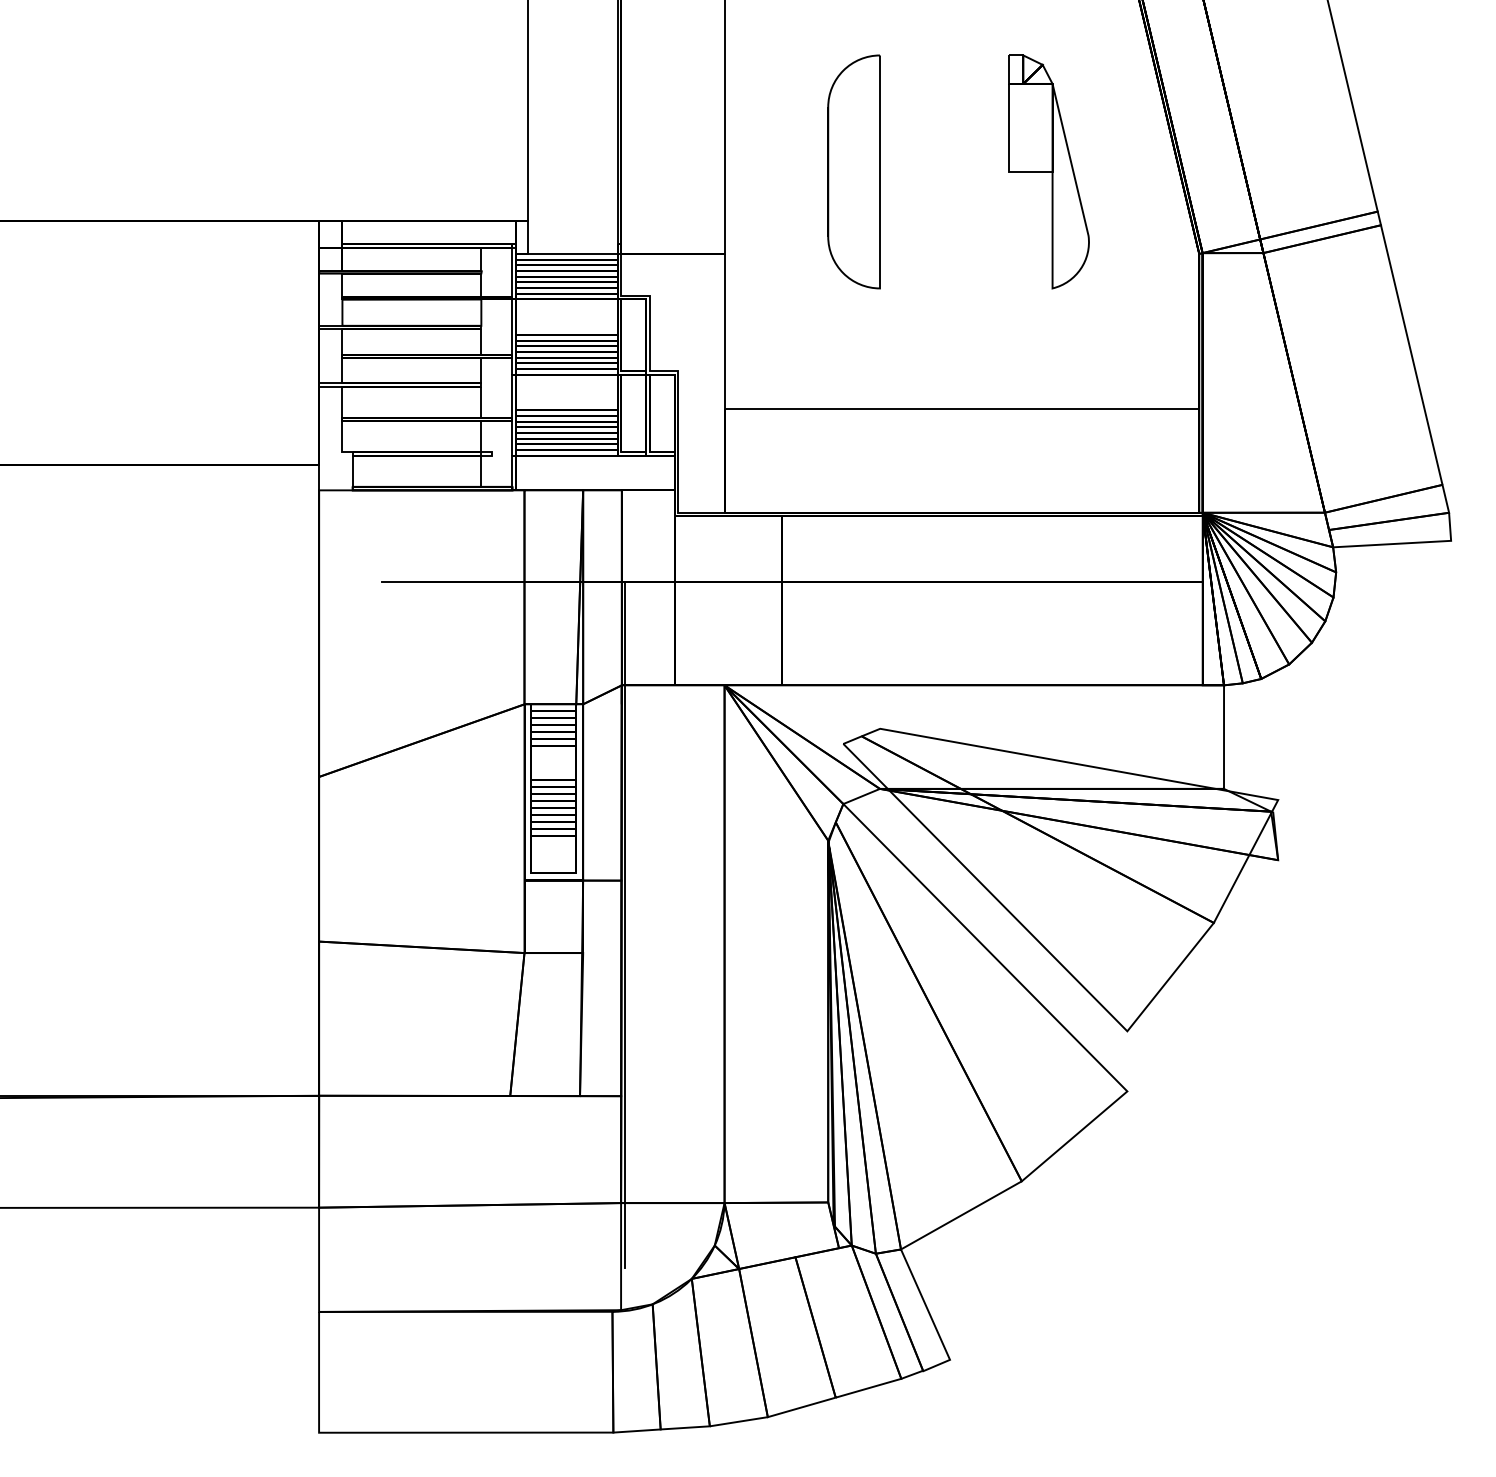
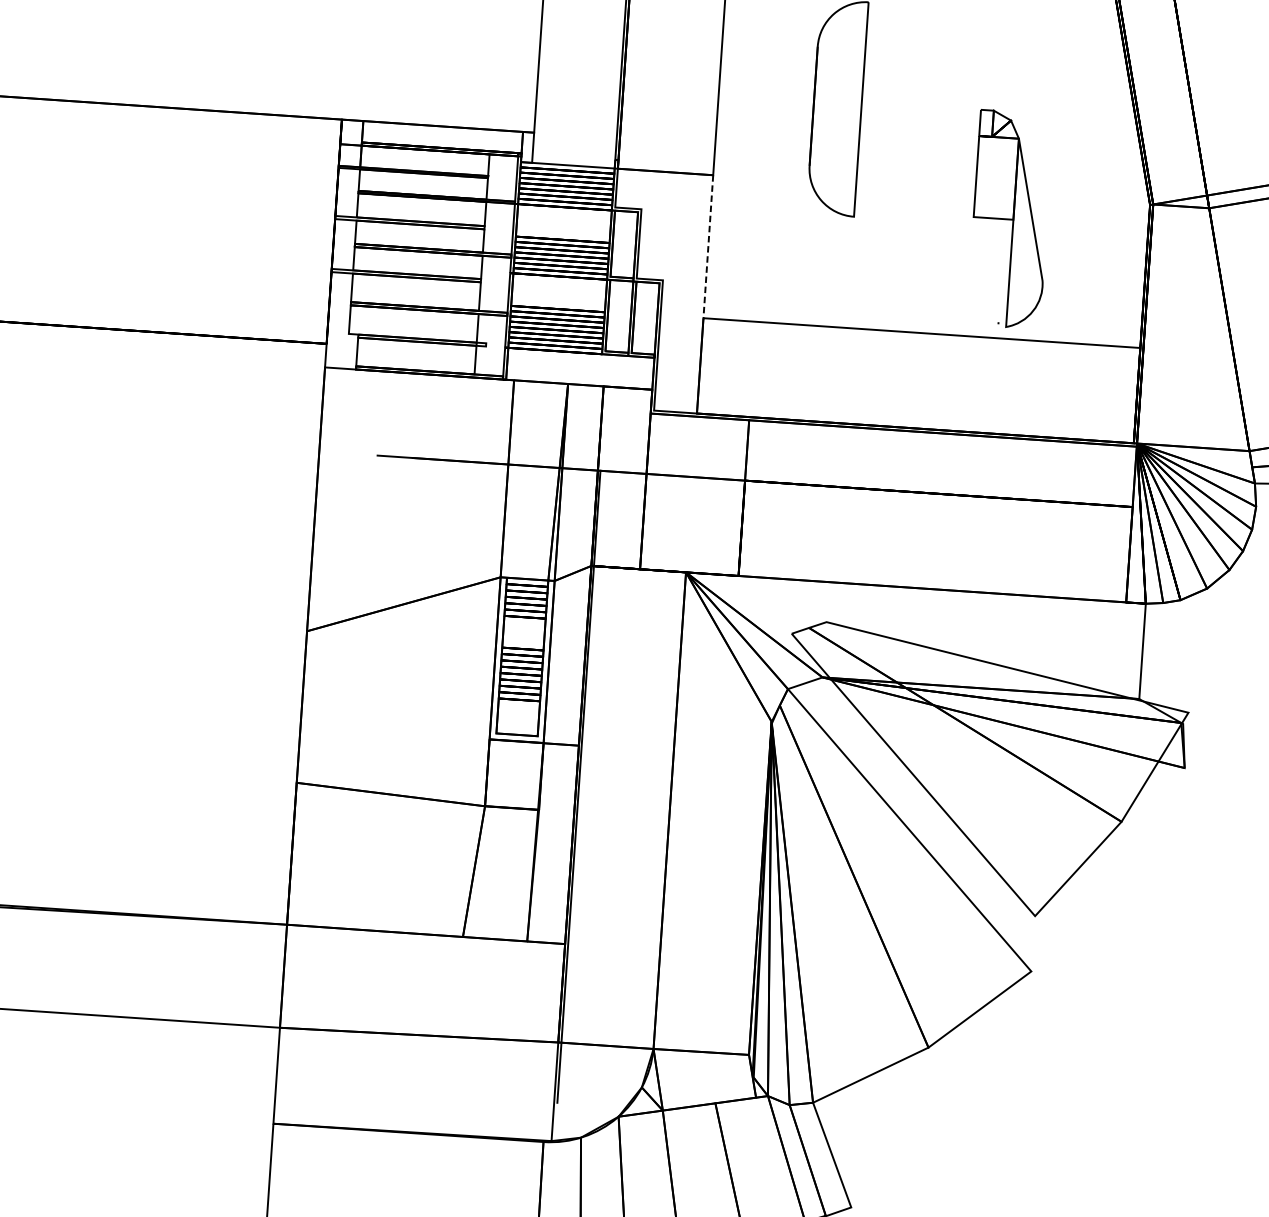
part: (1048, 171) -> (1009, 219), moved
line: (724, 331) -> (708, 246), solid -> dashed

